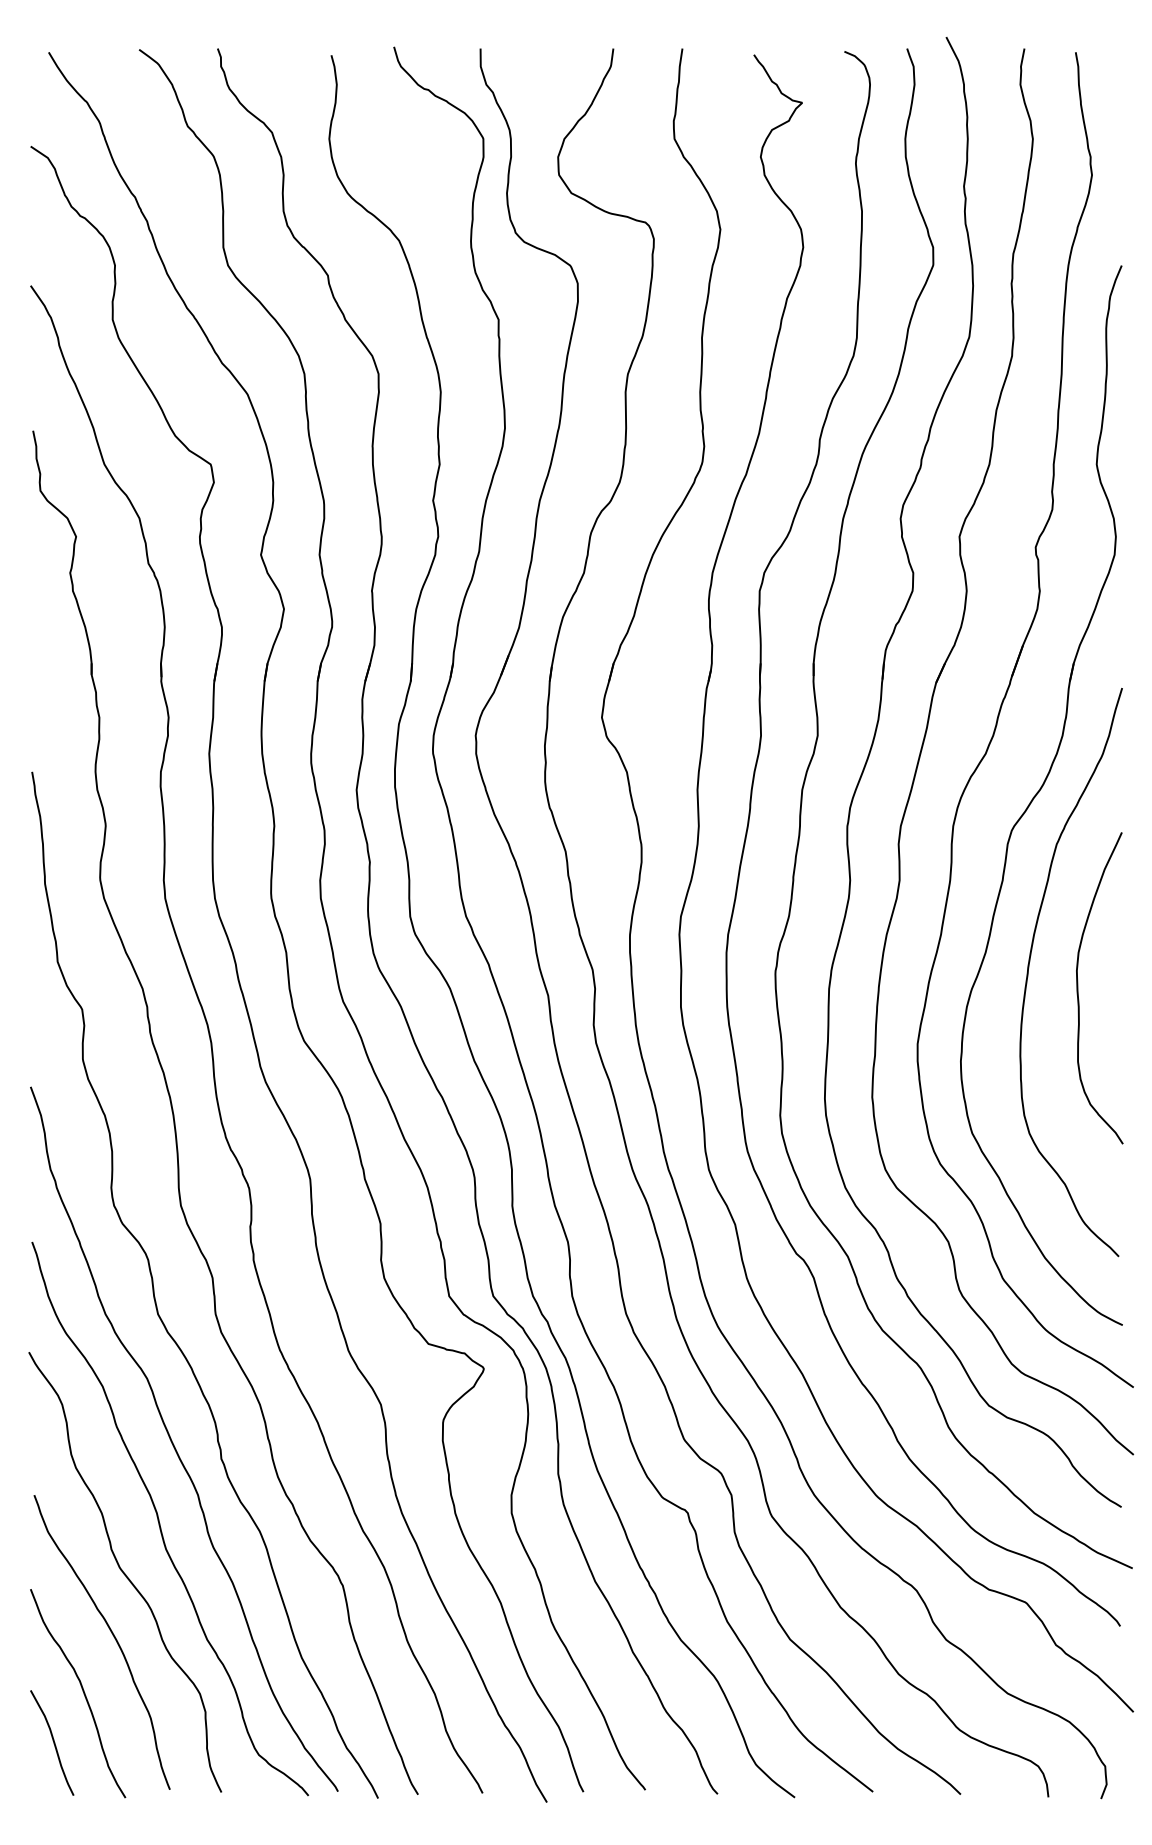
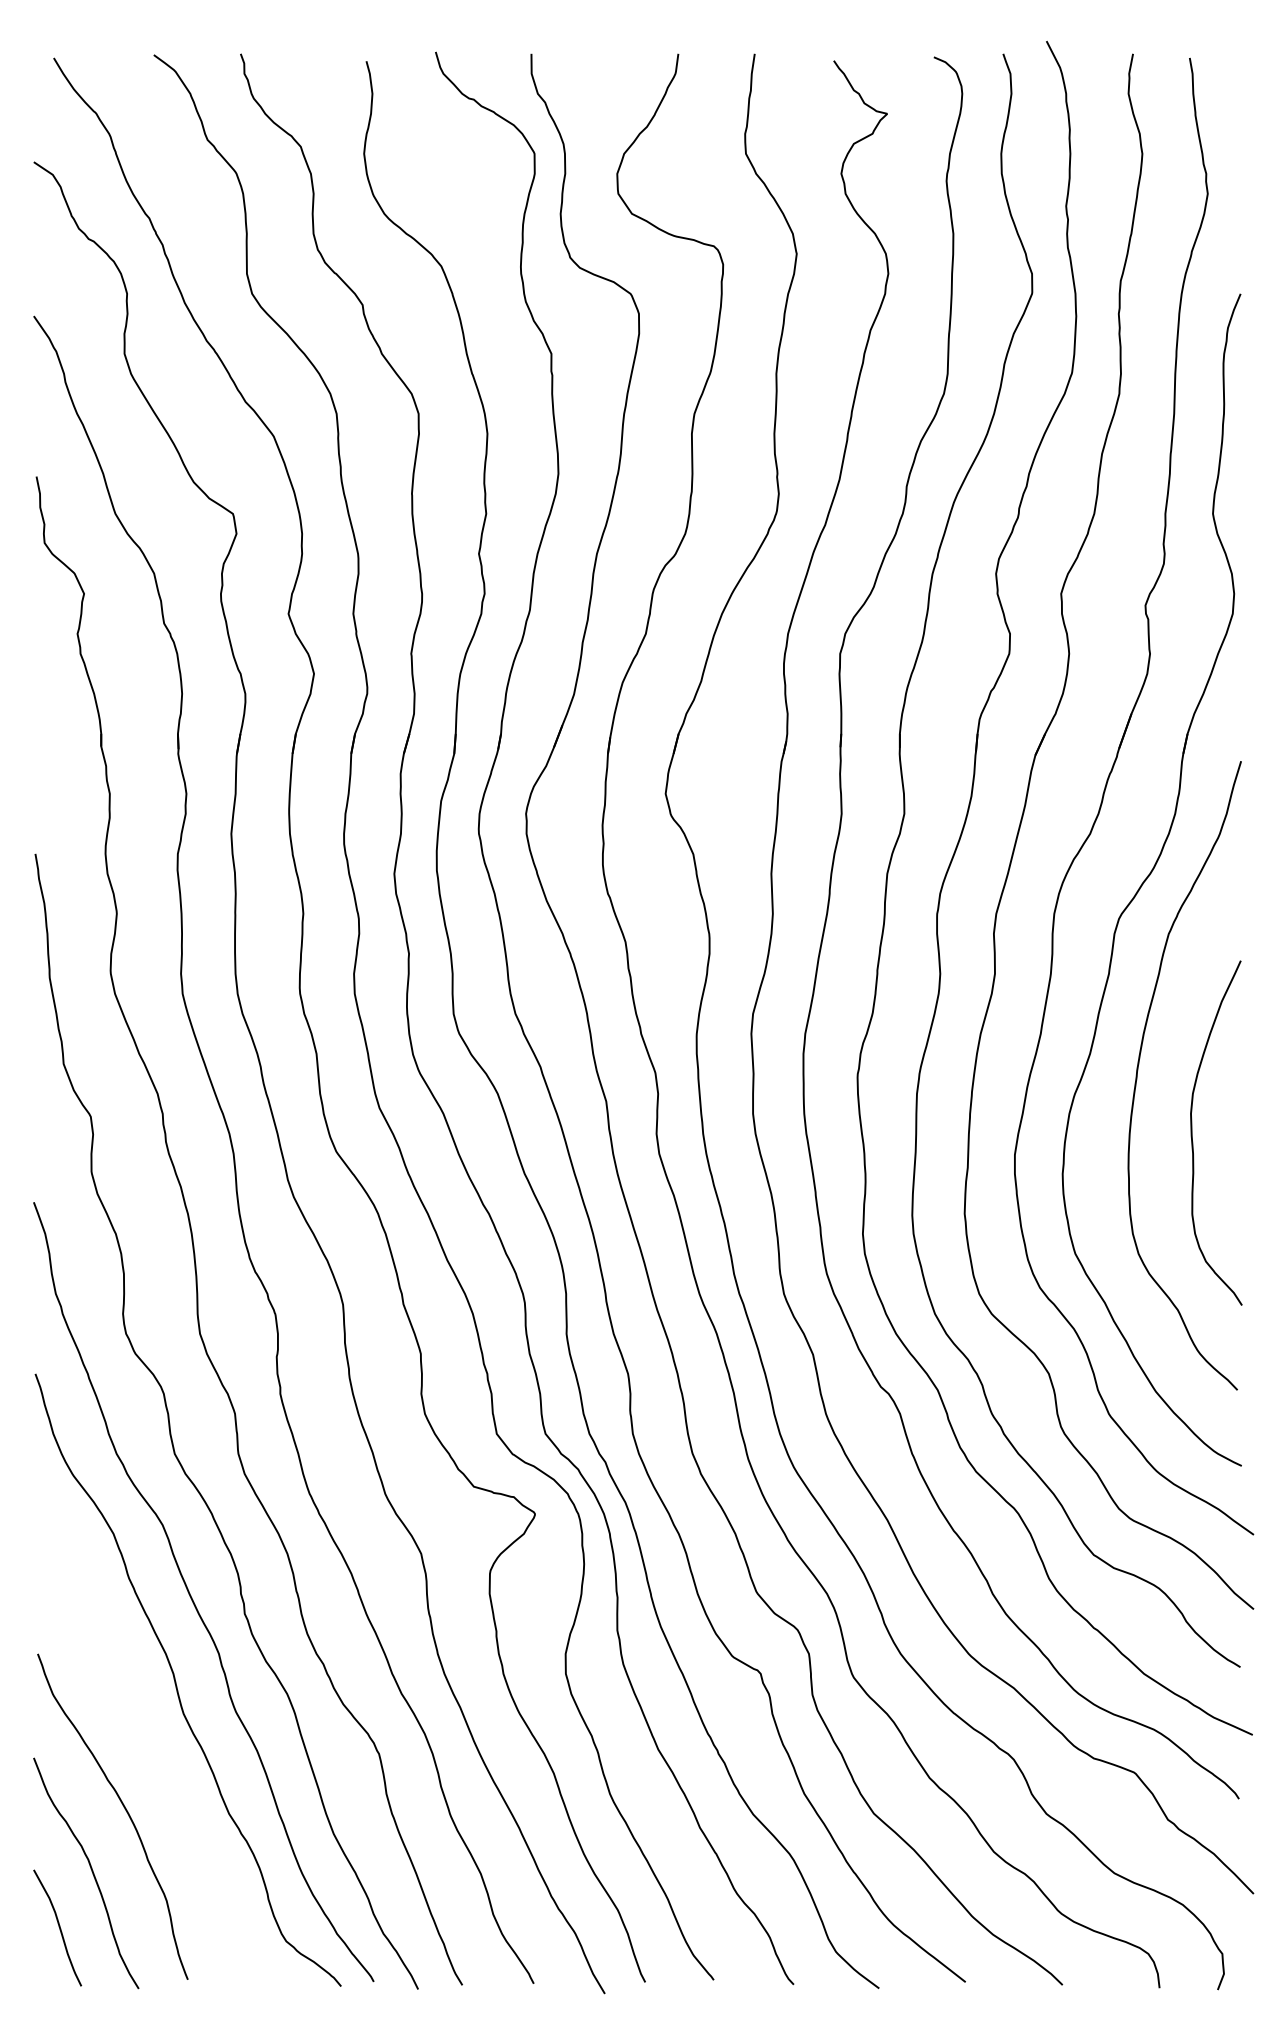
curve: (1078, 988) -> (1192, 1133), moved
curve: (124, 1572) -> (137, 1739), removed

